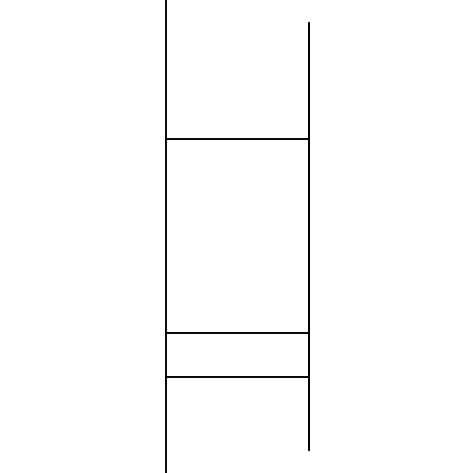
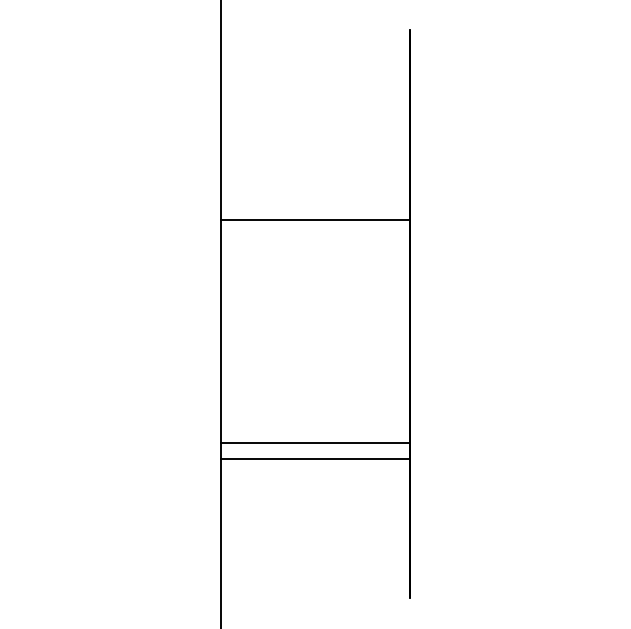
line: (237, 139) -> (315, 220), moved
line: (237, 376) -> (315, 458), moved

